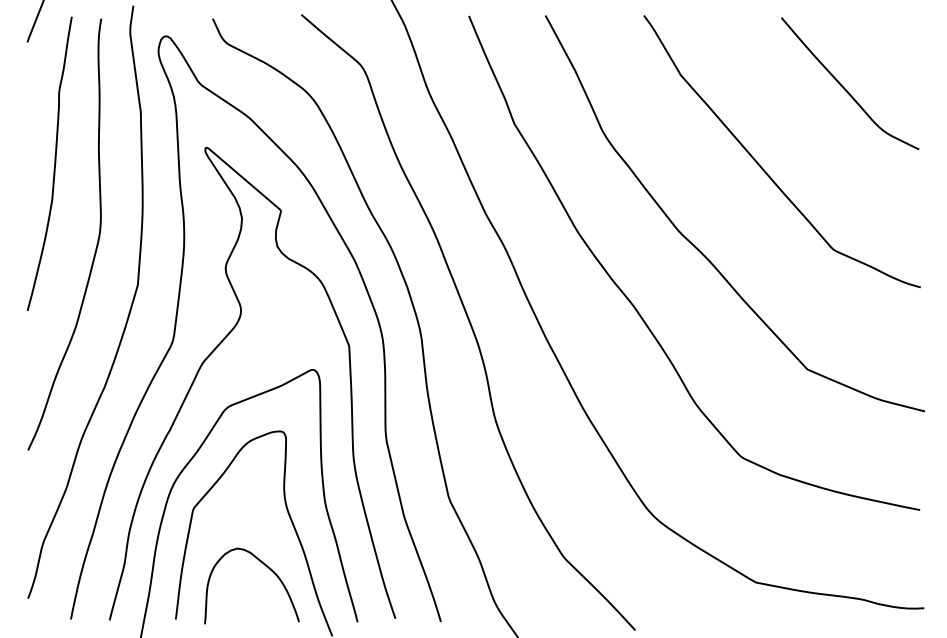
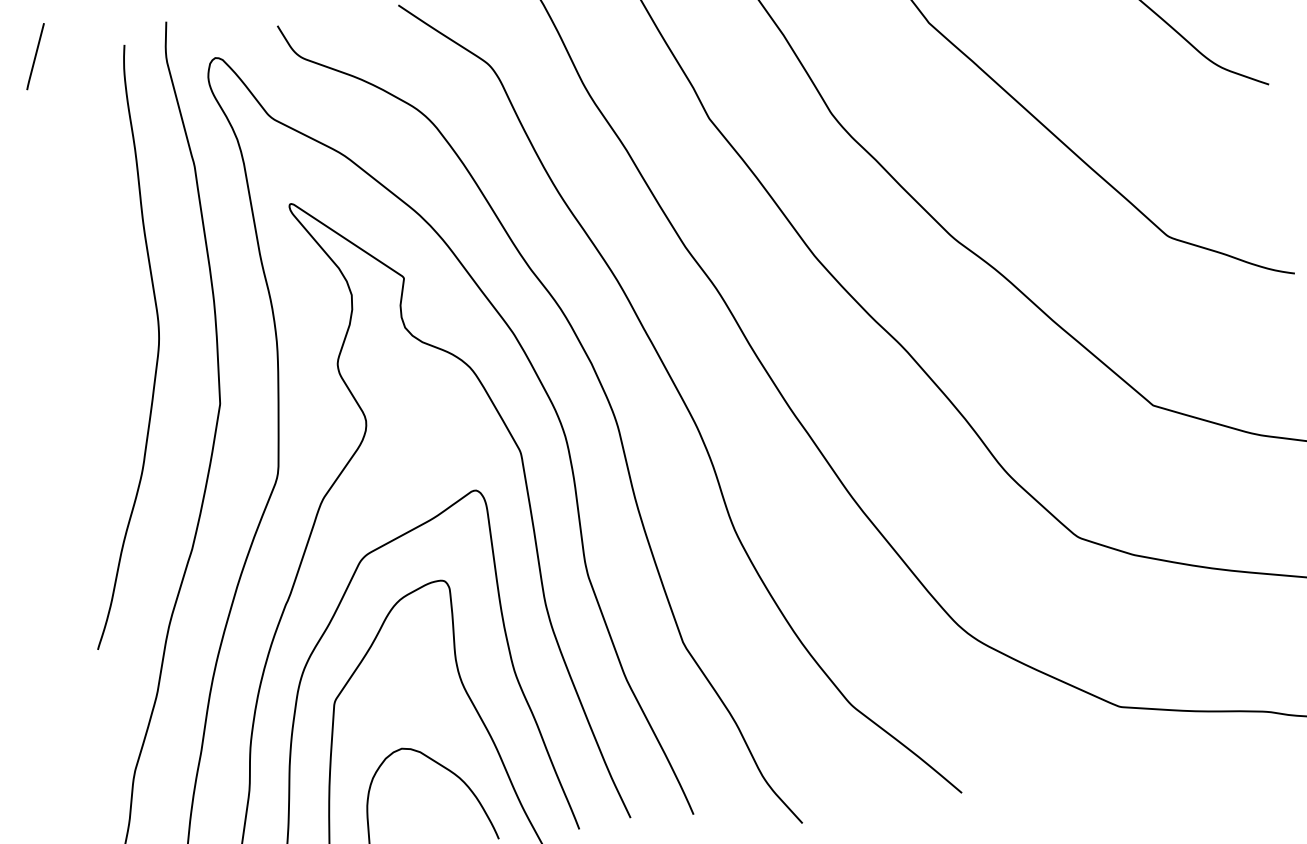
curve: (54, 163) -> (84, 251), removed

